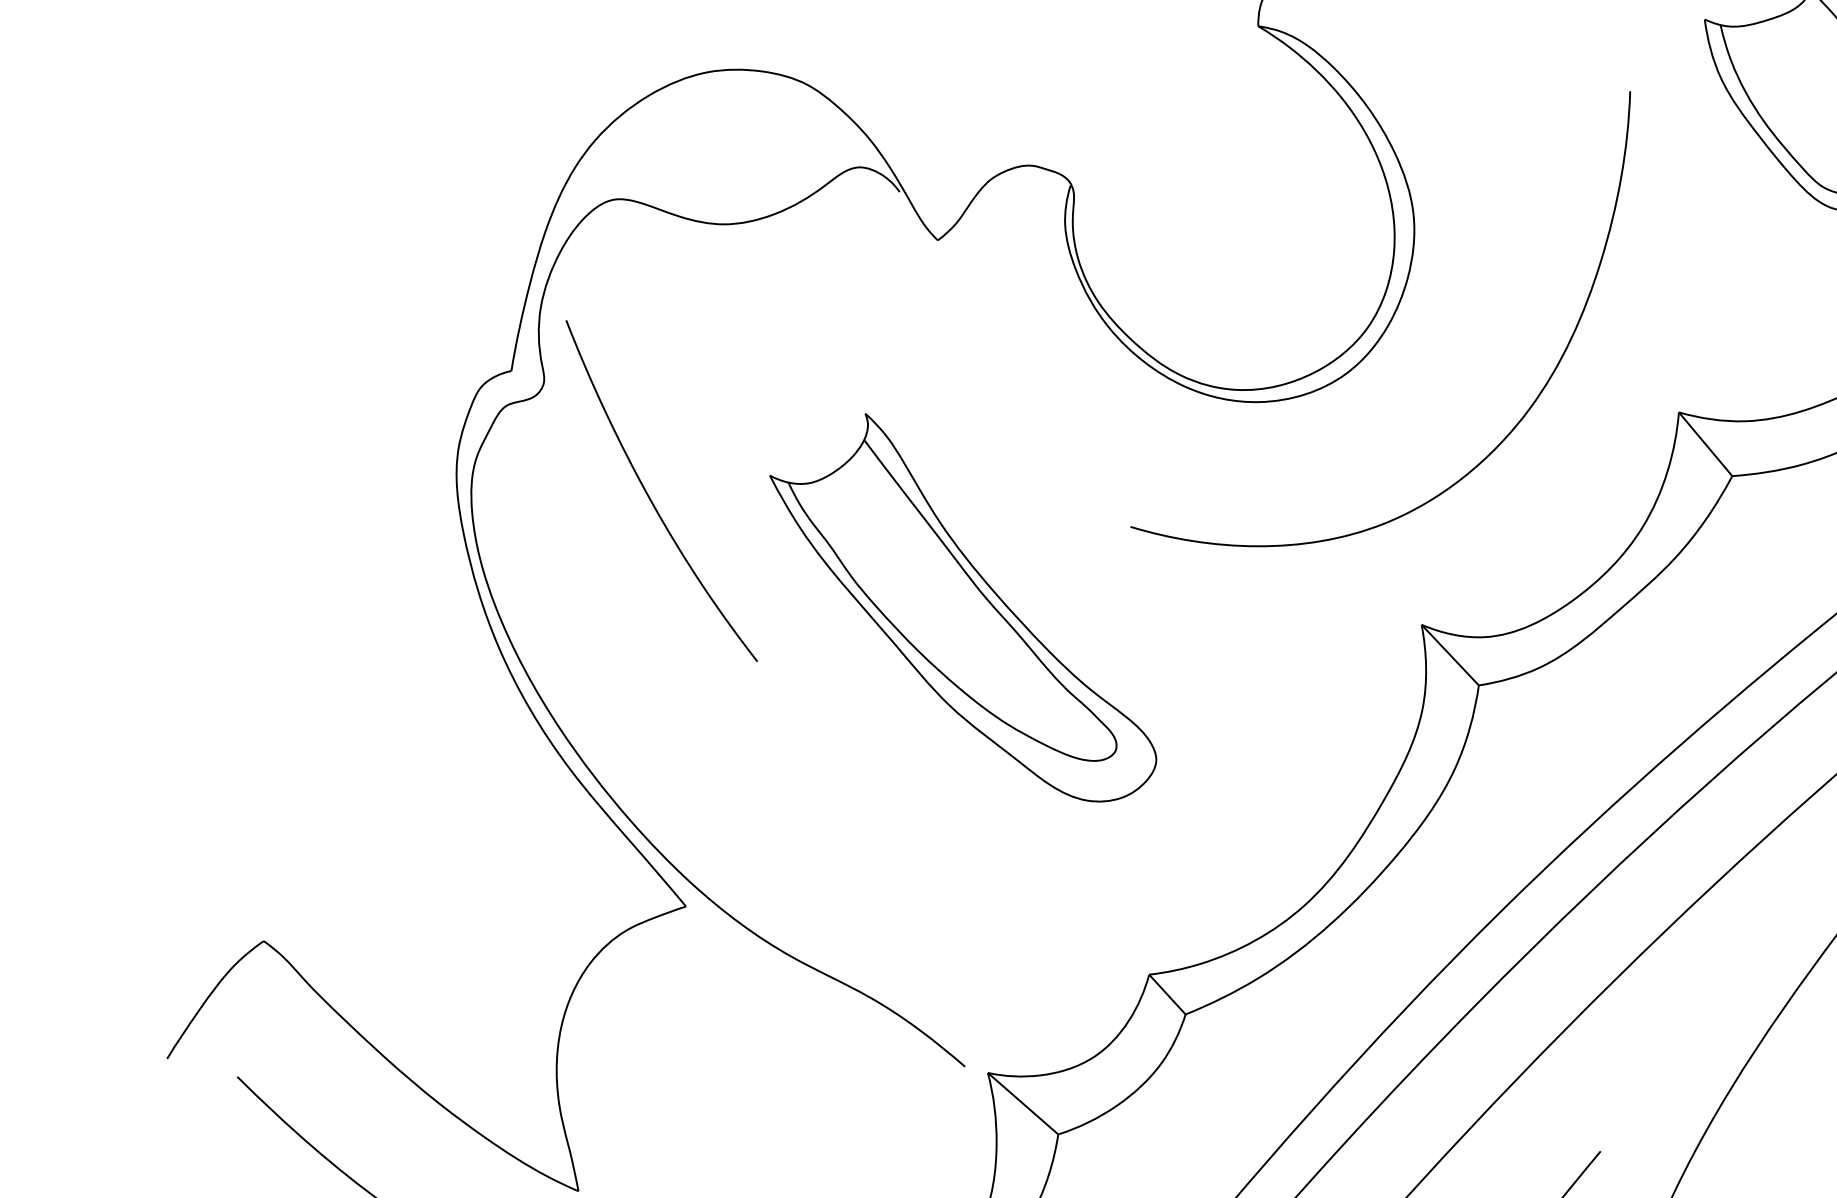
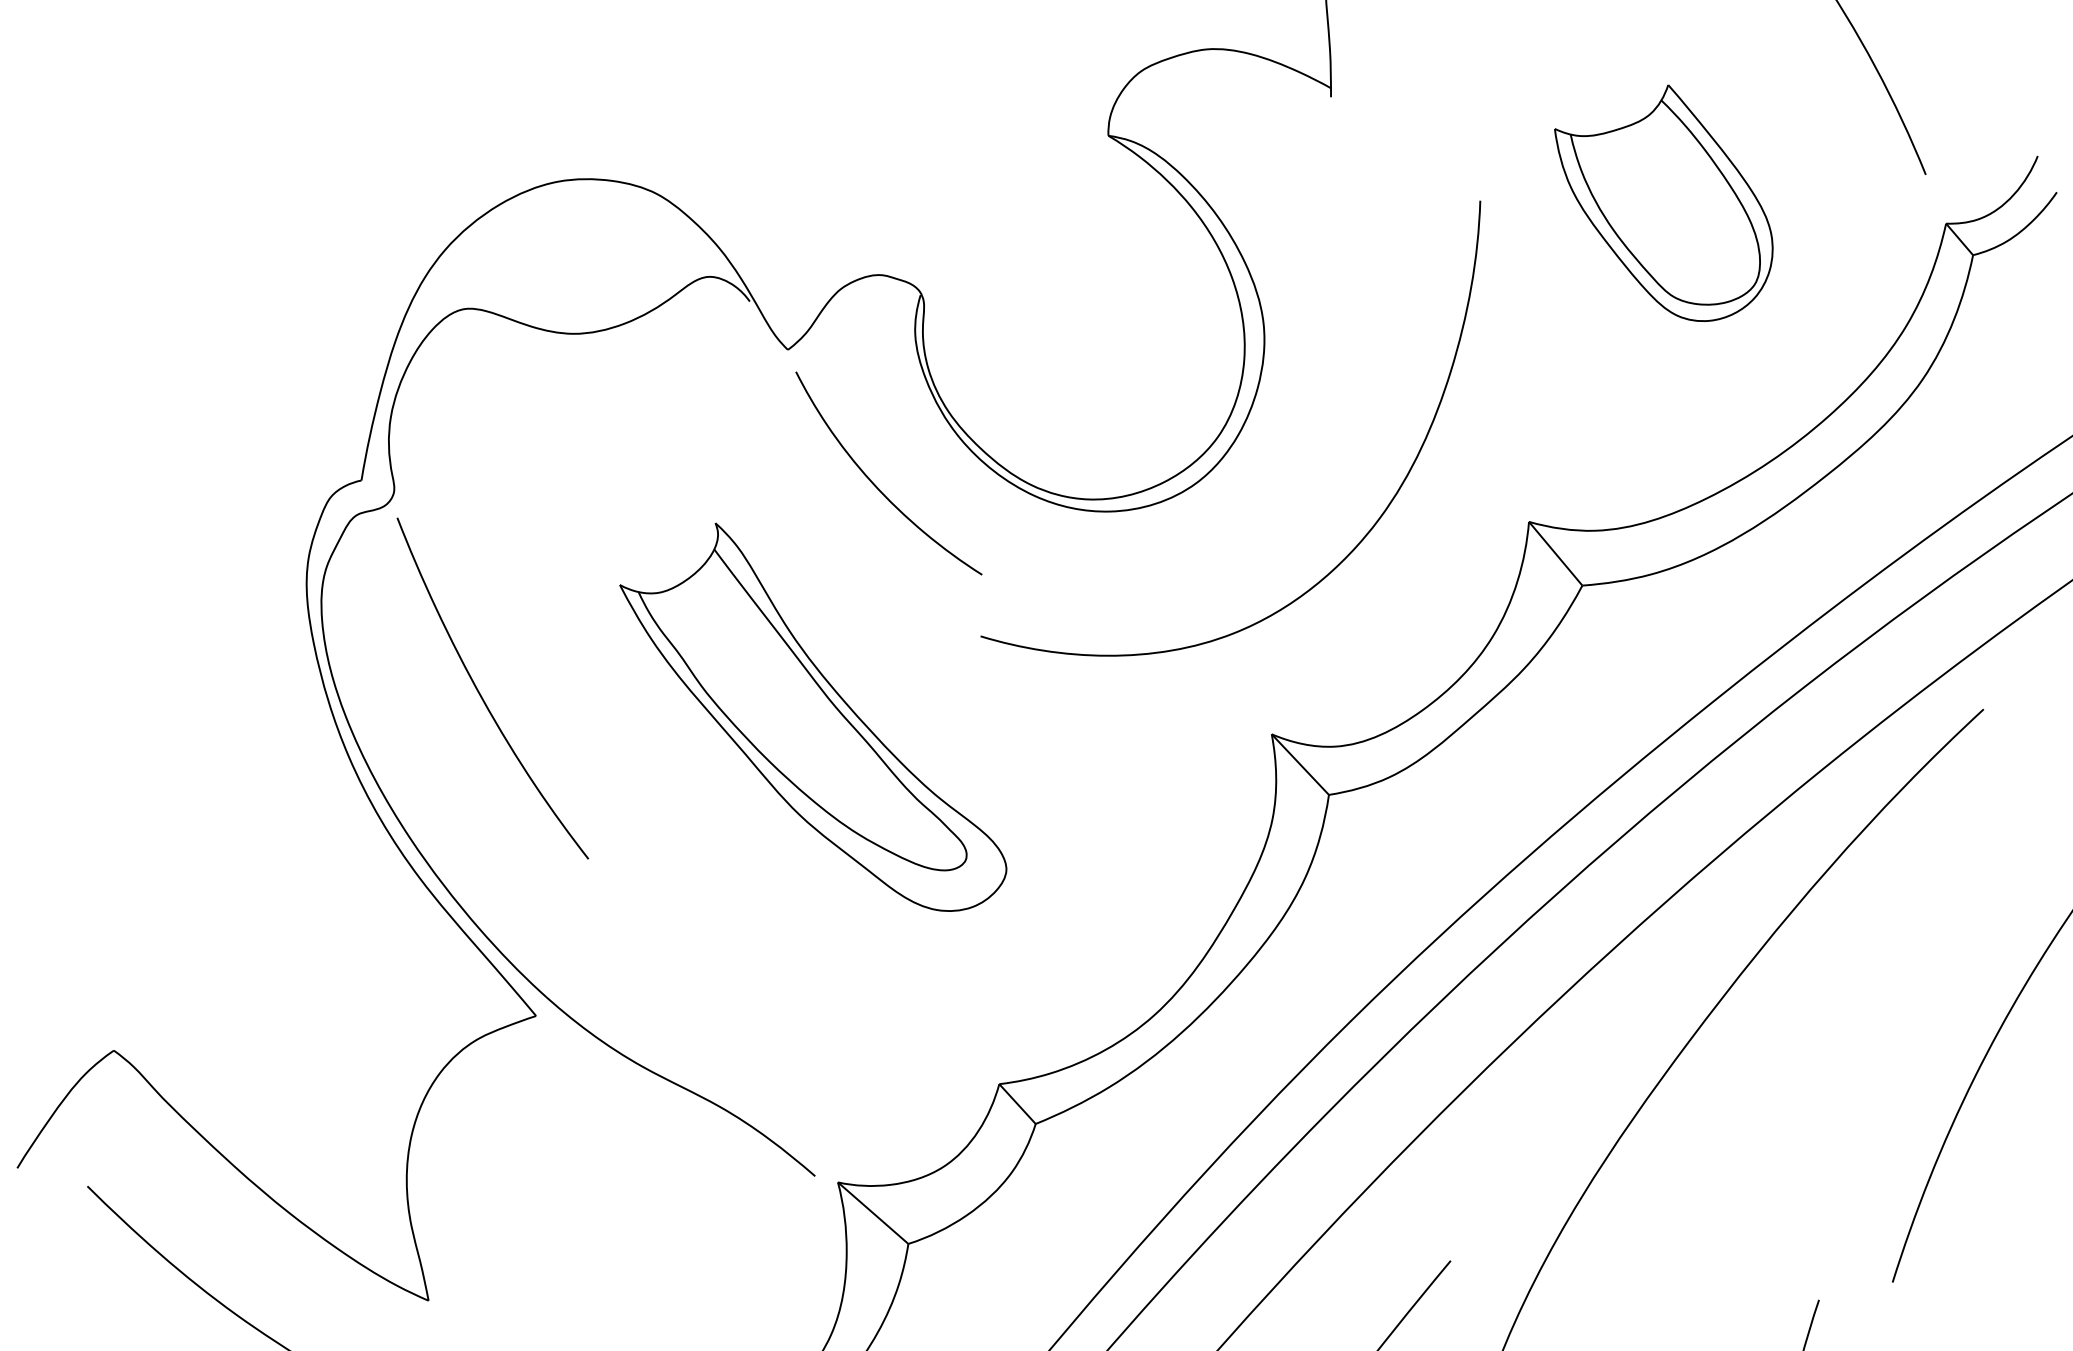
curve: (1026, 376) -> (876, 485), added
curve: (651, 499) -> (482, 696), moved

